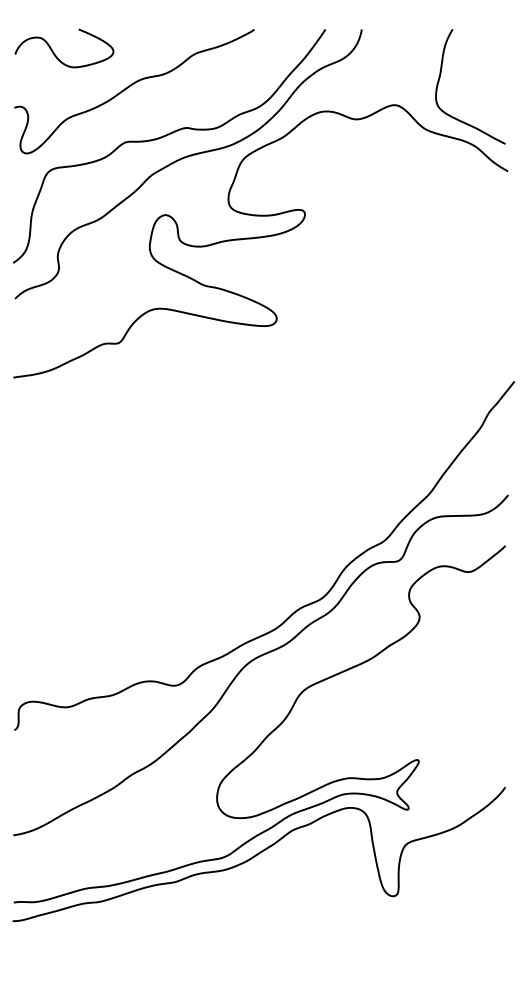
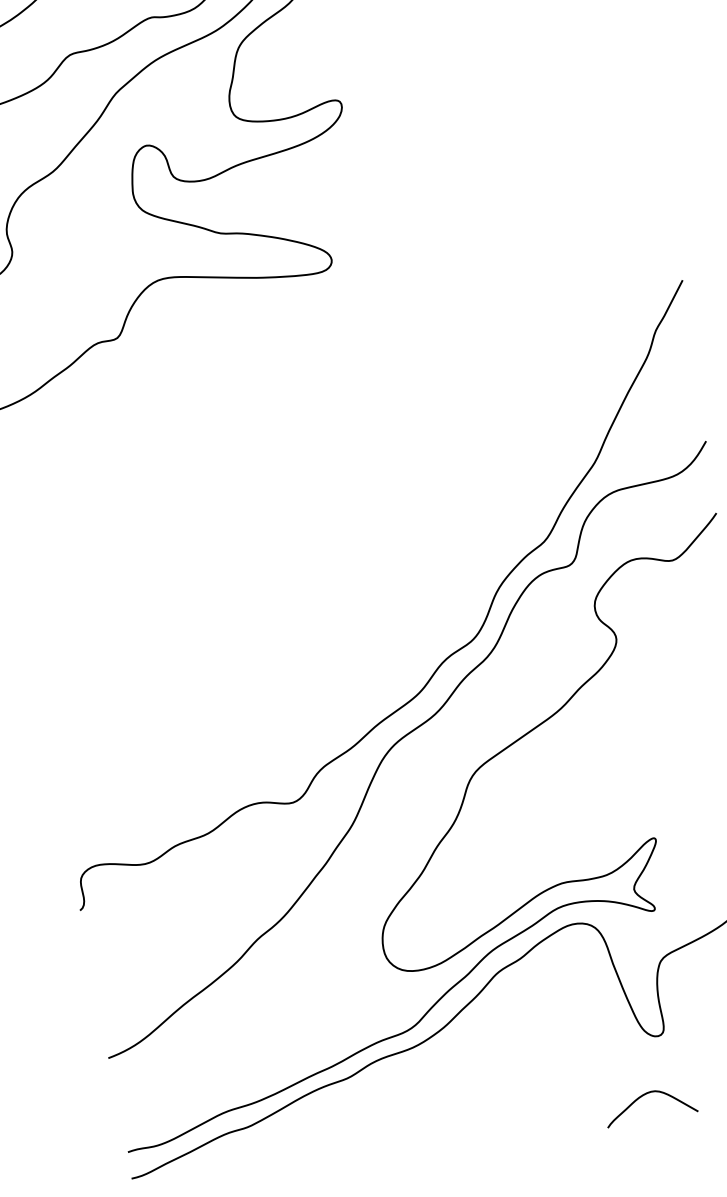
curve: (376, 935) -> (645, 1095), added

